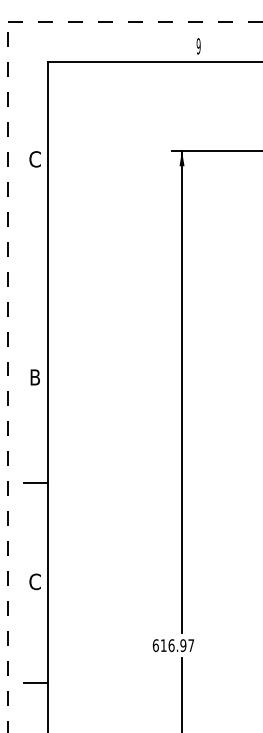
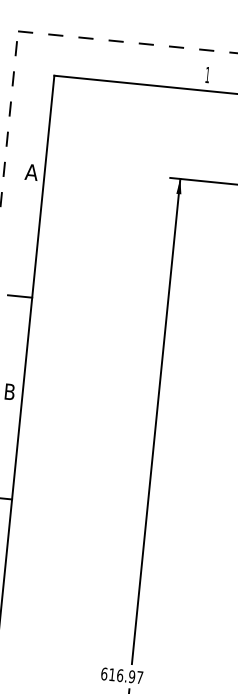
text: (198, 46) -> (207, 75), 9 -> 1
text: (34, 159) -> (31, 172), C -> A
line: (35, 282) -> (19, 296), added

